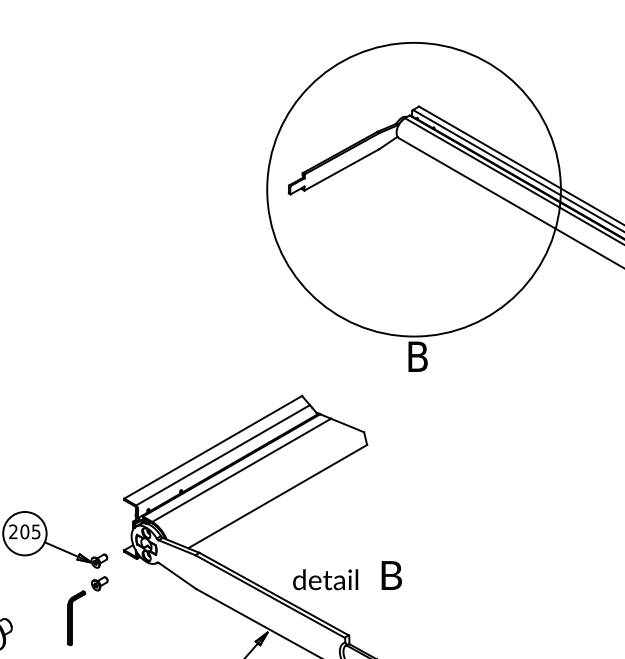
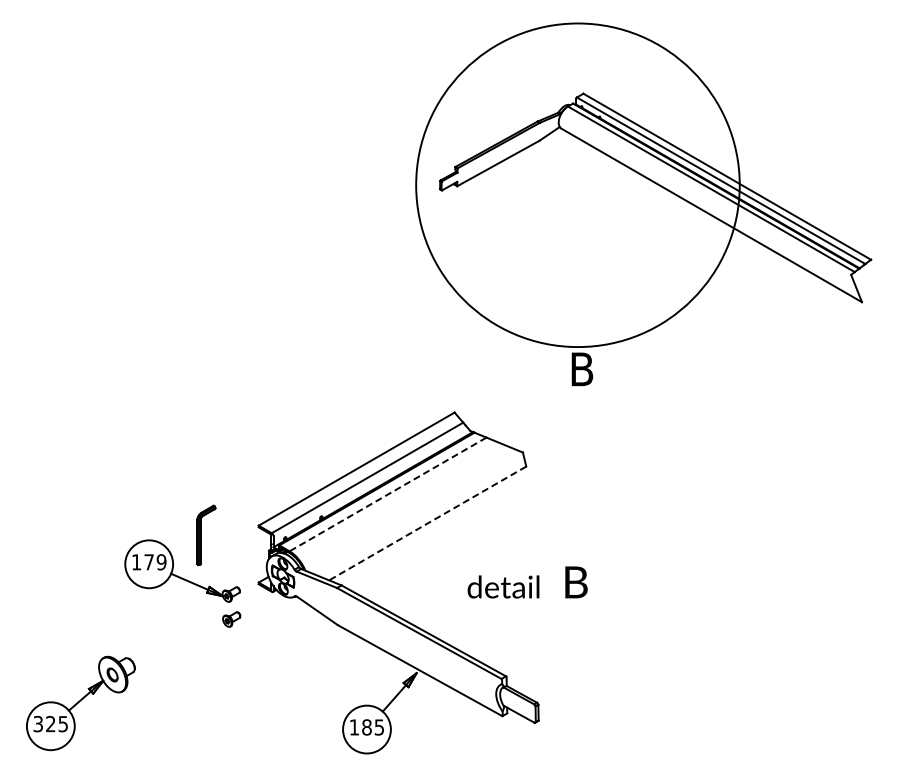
line: (242, 470) -> (388, 494), solid -> dashed
line: (277, 496) -> (427, 523), solid -> dashed
text: (24, 532) -> (148, 562), 205 -> 179
text: (347, 575) -> (527, 582), moved
part: (76, 617) -> (206, 534), moved

